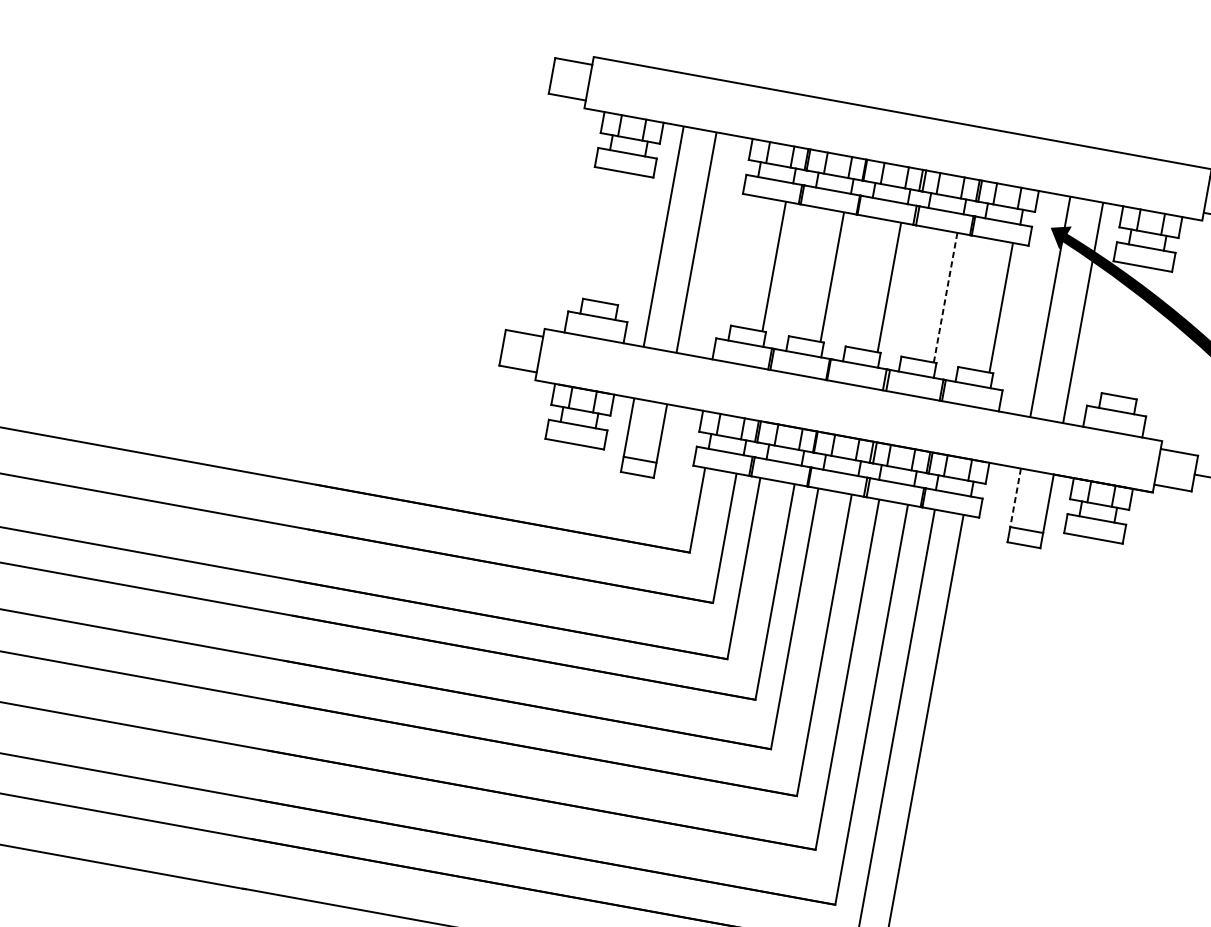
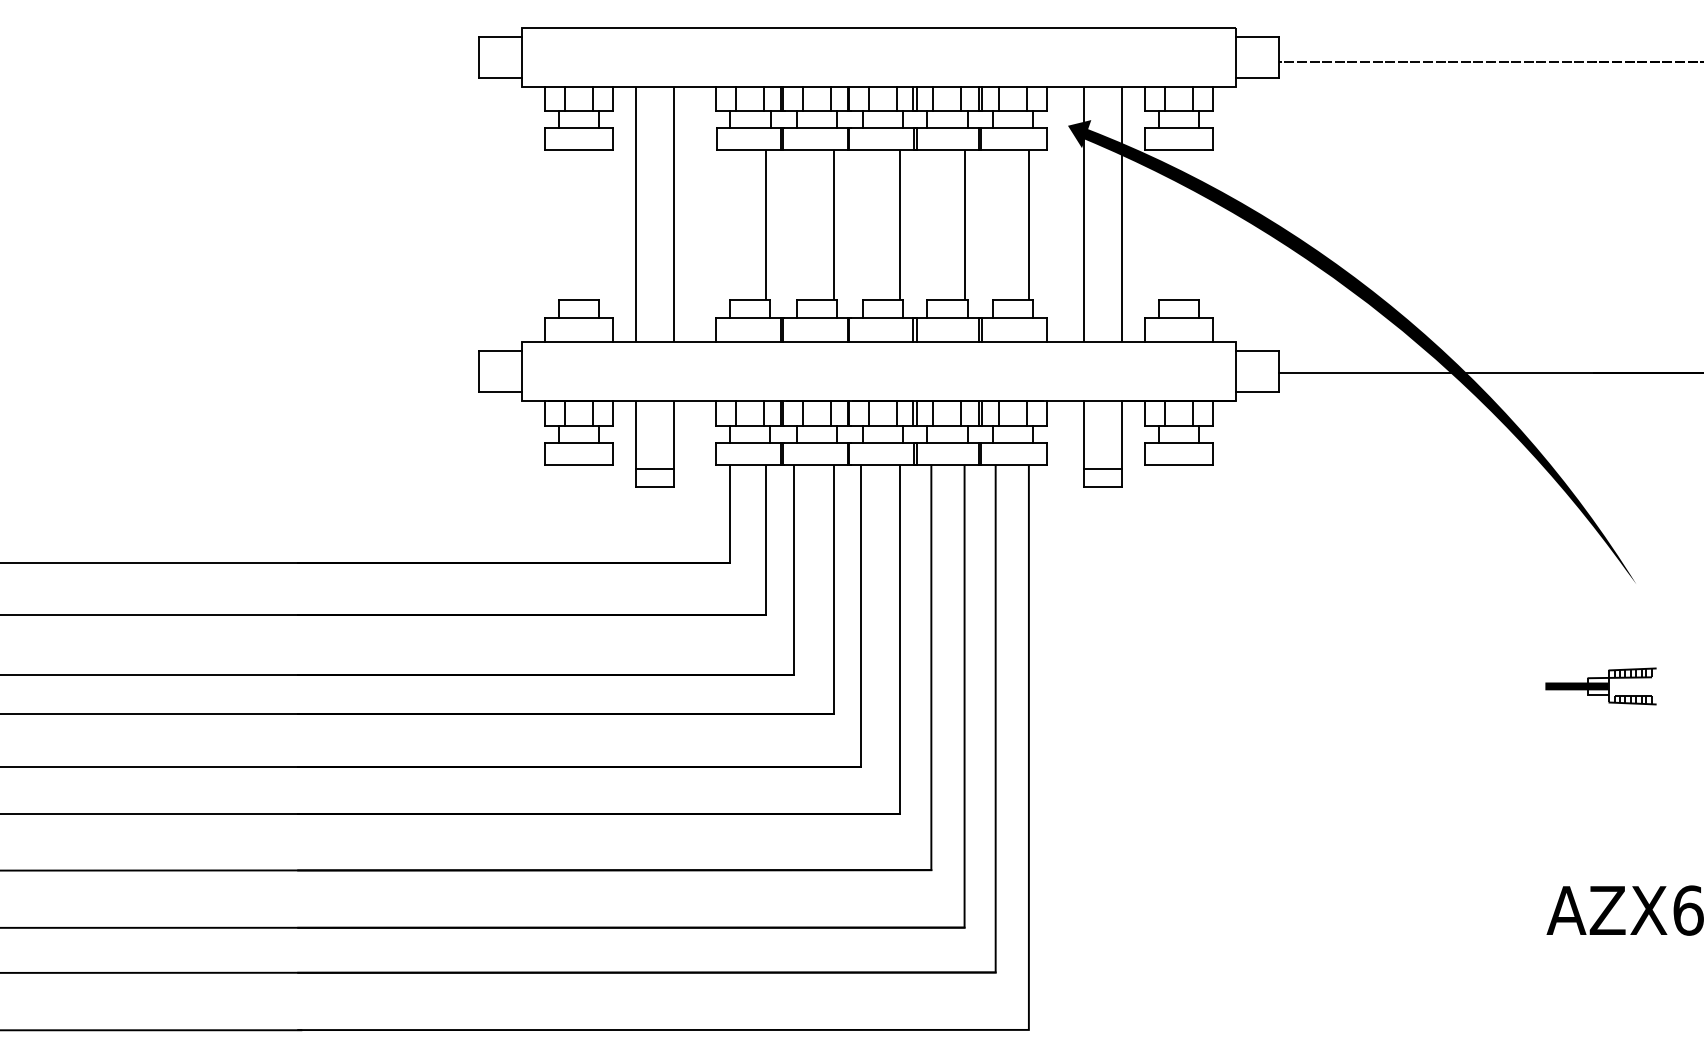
line: (945, 296) -> (964, 224), dashed -> solid
line: (1015, 497) -> (1083, 435), dashed -> solid

